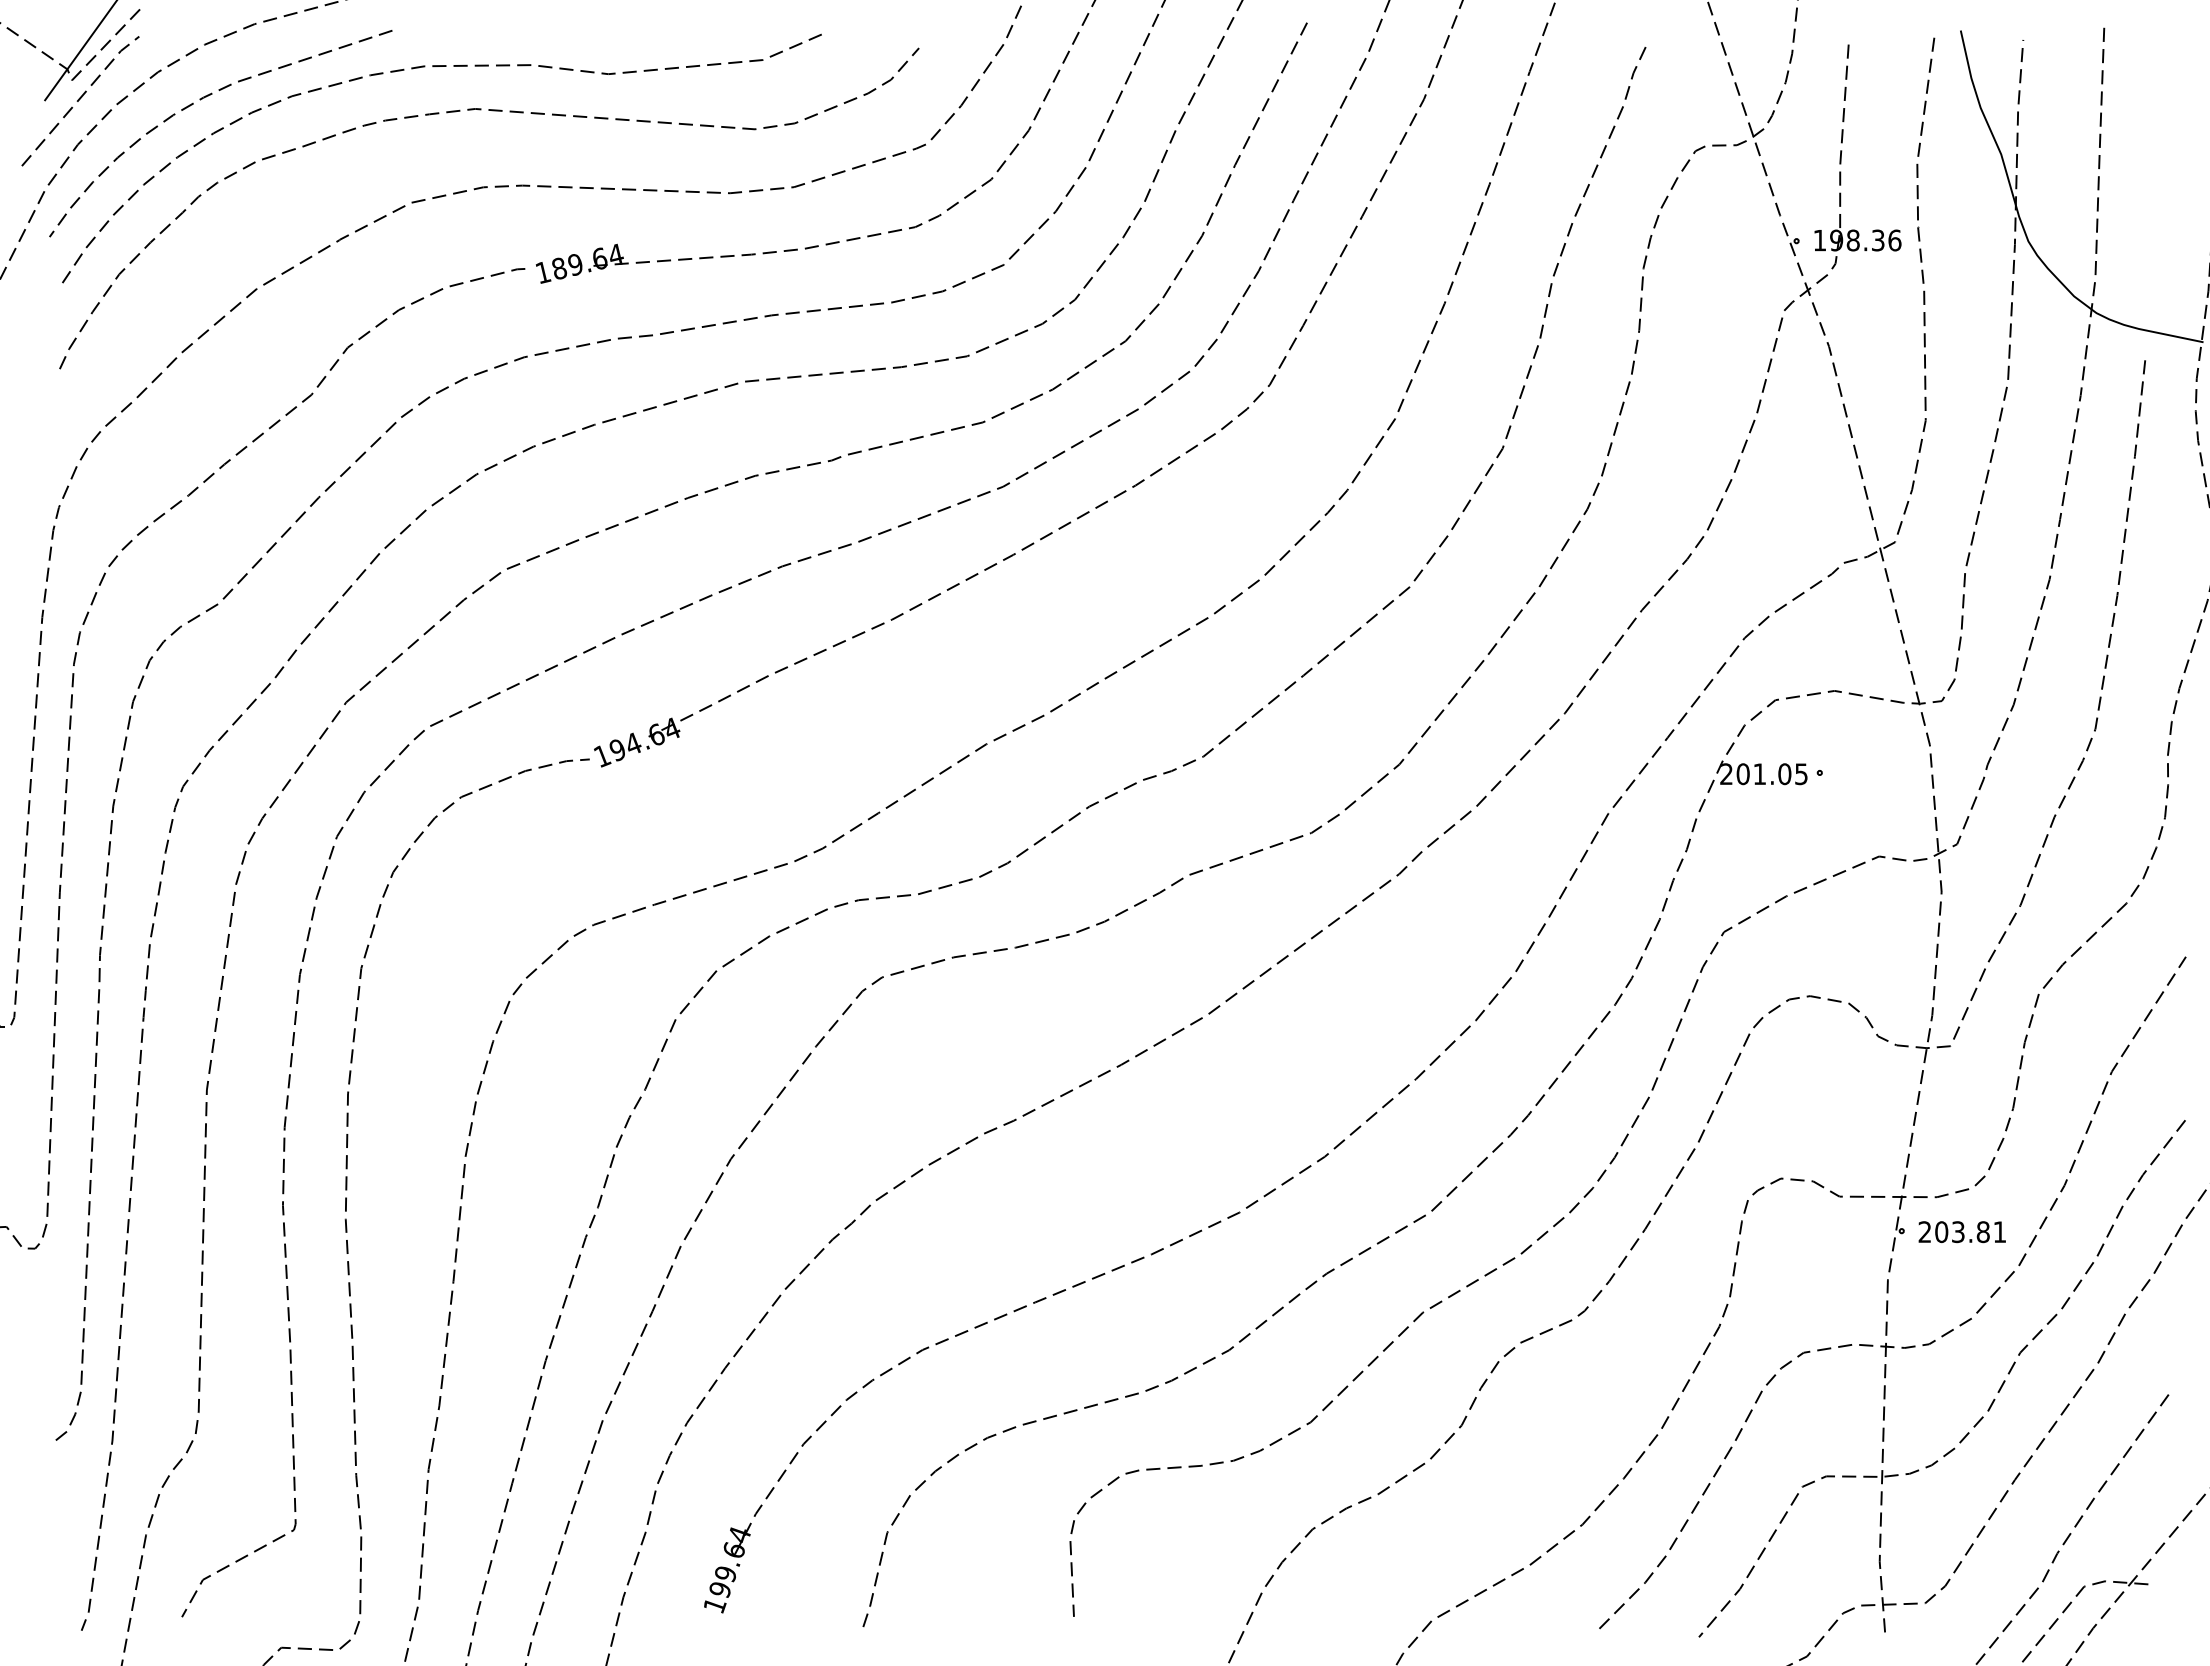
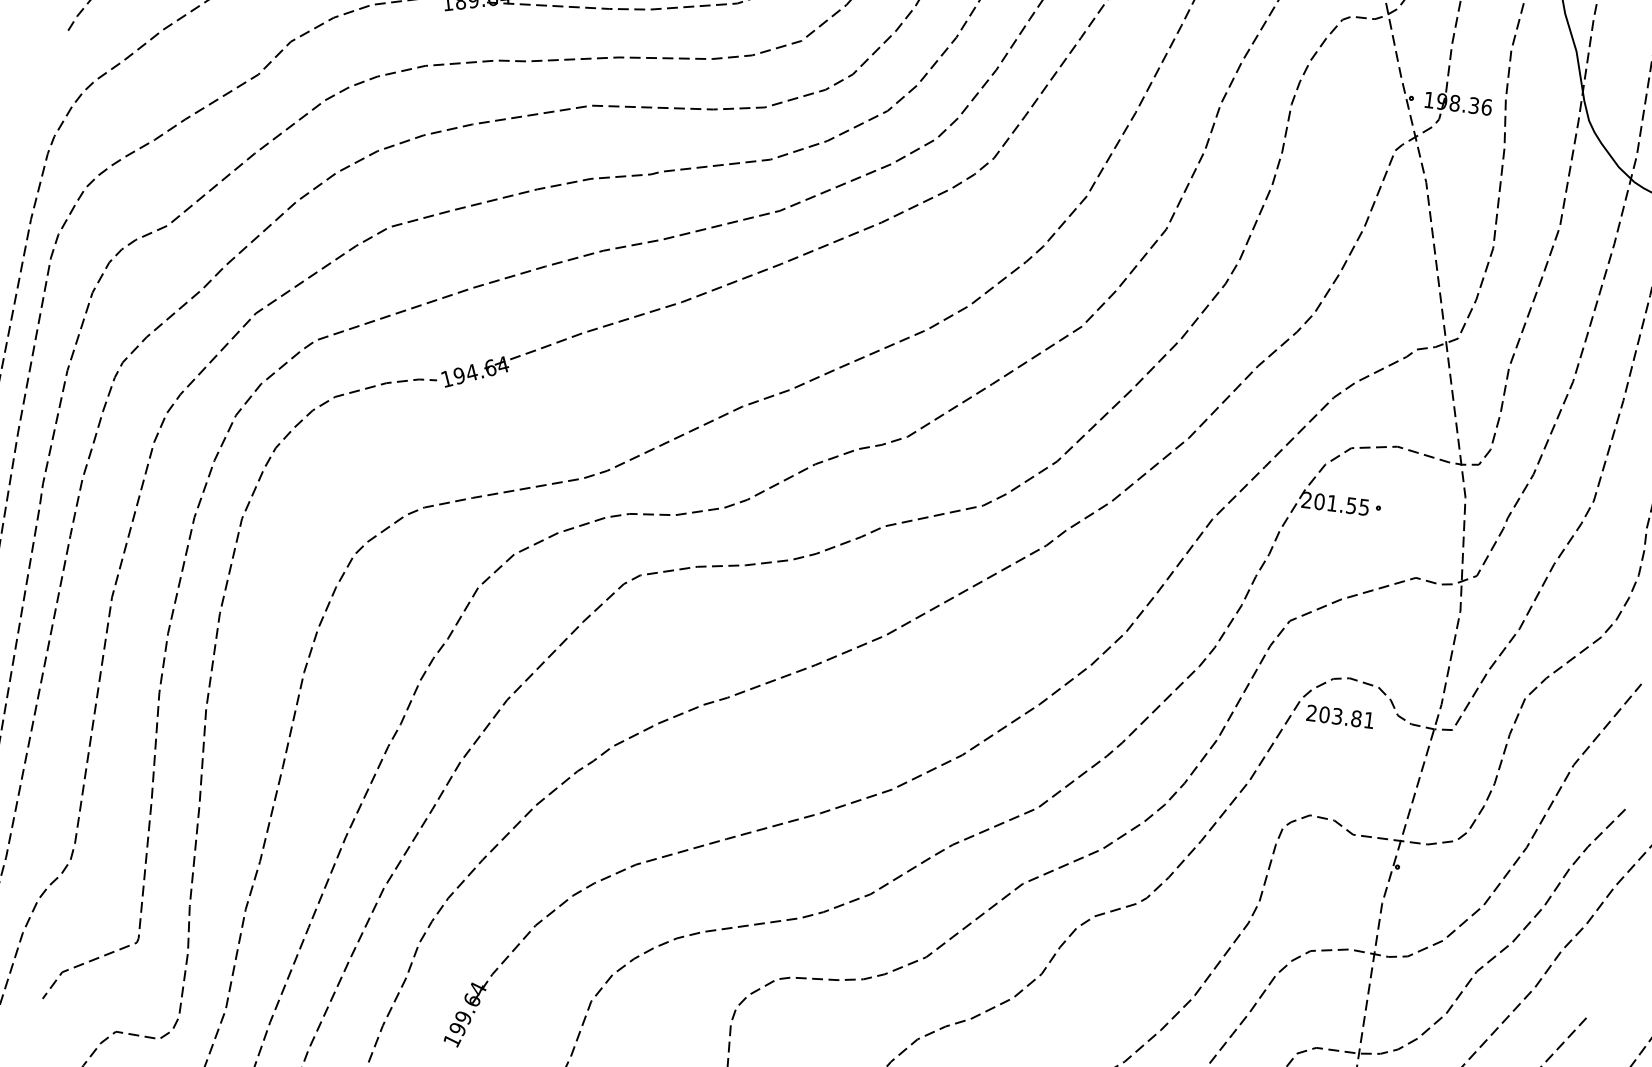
text: (1784, 774) -> (1351, 505), 201.05 -> 201.55
text: (1961, 1232) -> (1339, 717), moved

